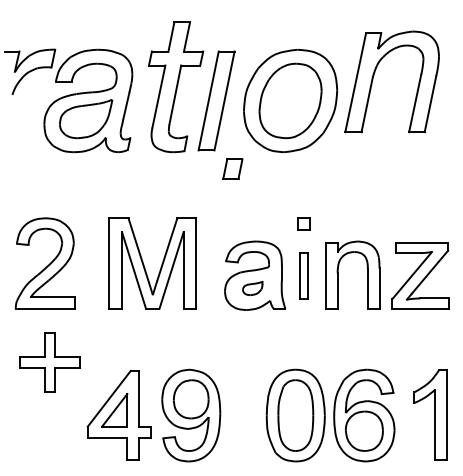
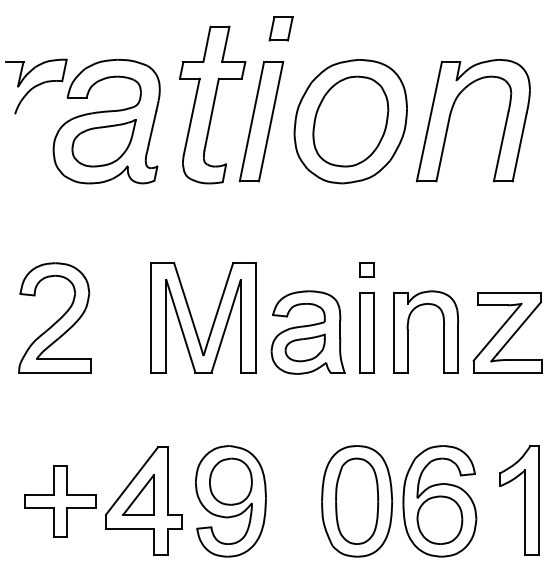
part: (374, 76) -> (451, 114), moved
part: (232, 168) -> (280, 28), moved
part: (144, 264) -> (193, 319), moved
part: (303, 275) -> (366, 332), size x1.43
part: (252, 288) -> (304, 347), size x1.67
part: (50, 362) -> (60, 501), moved

